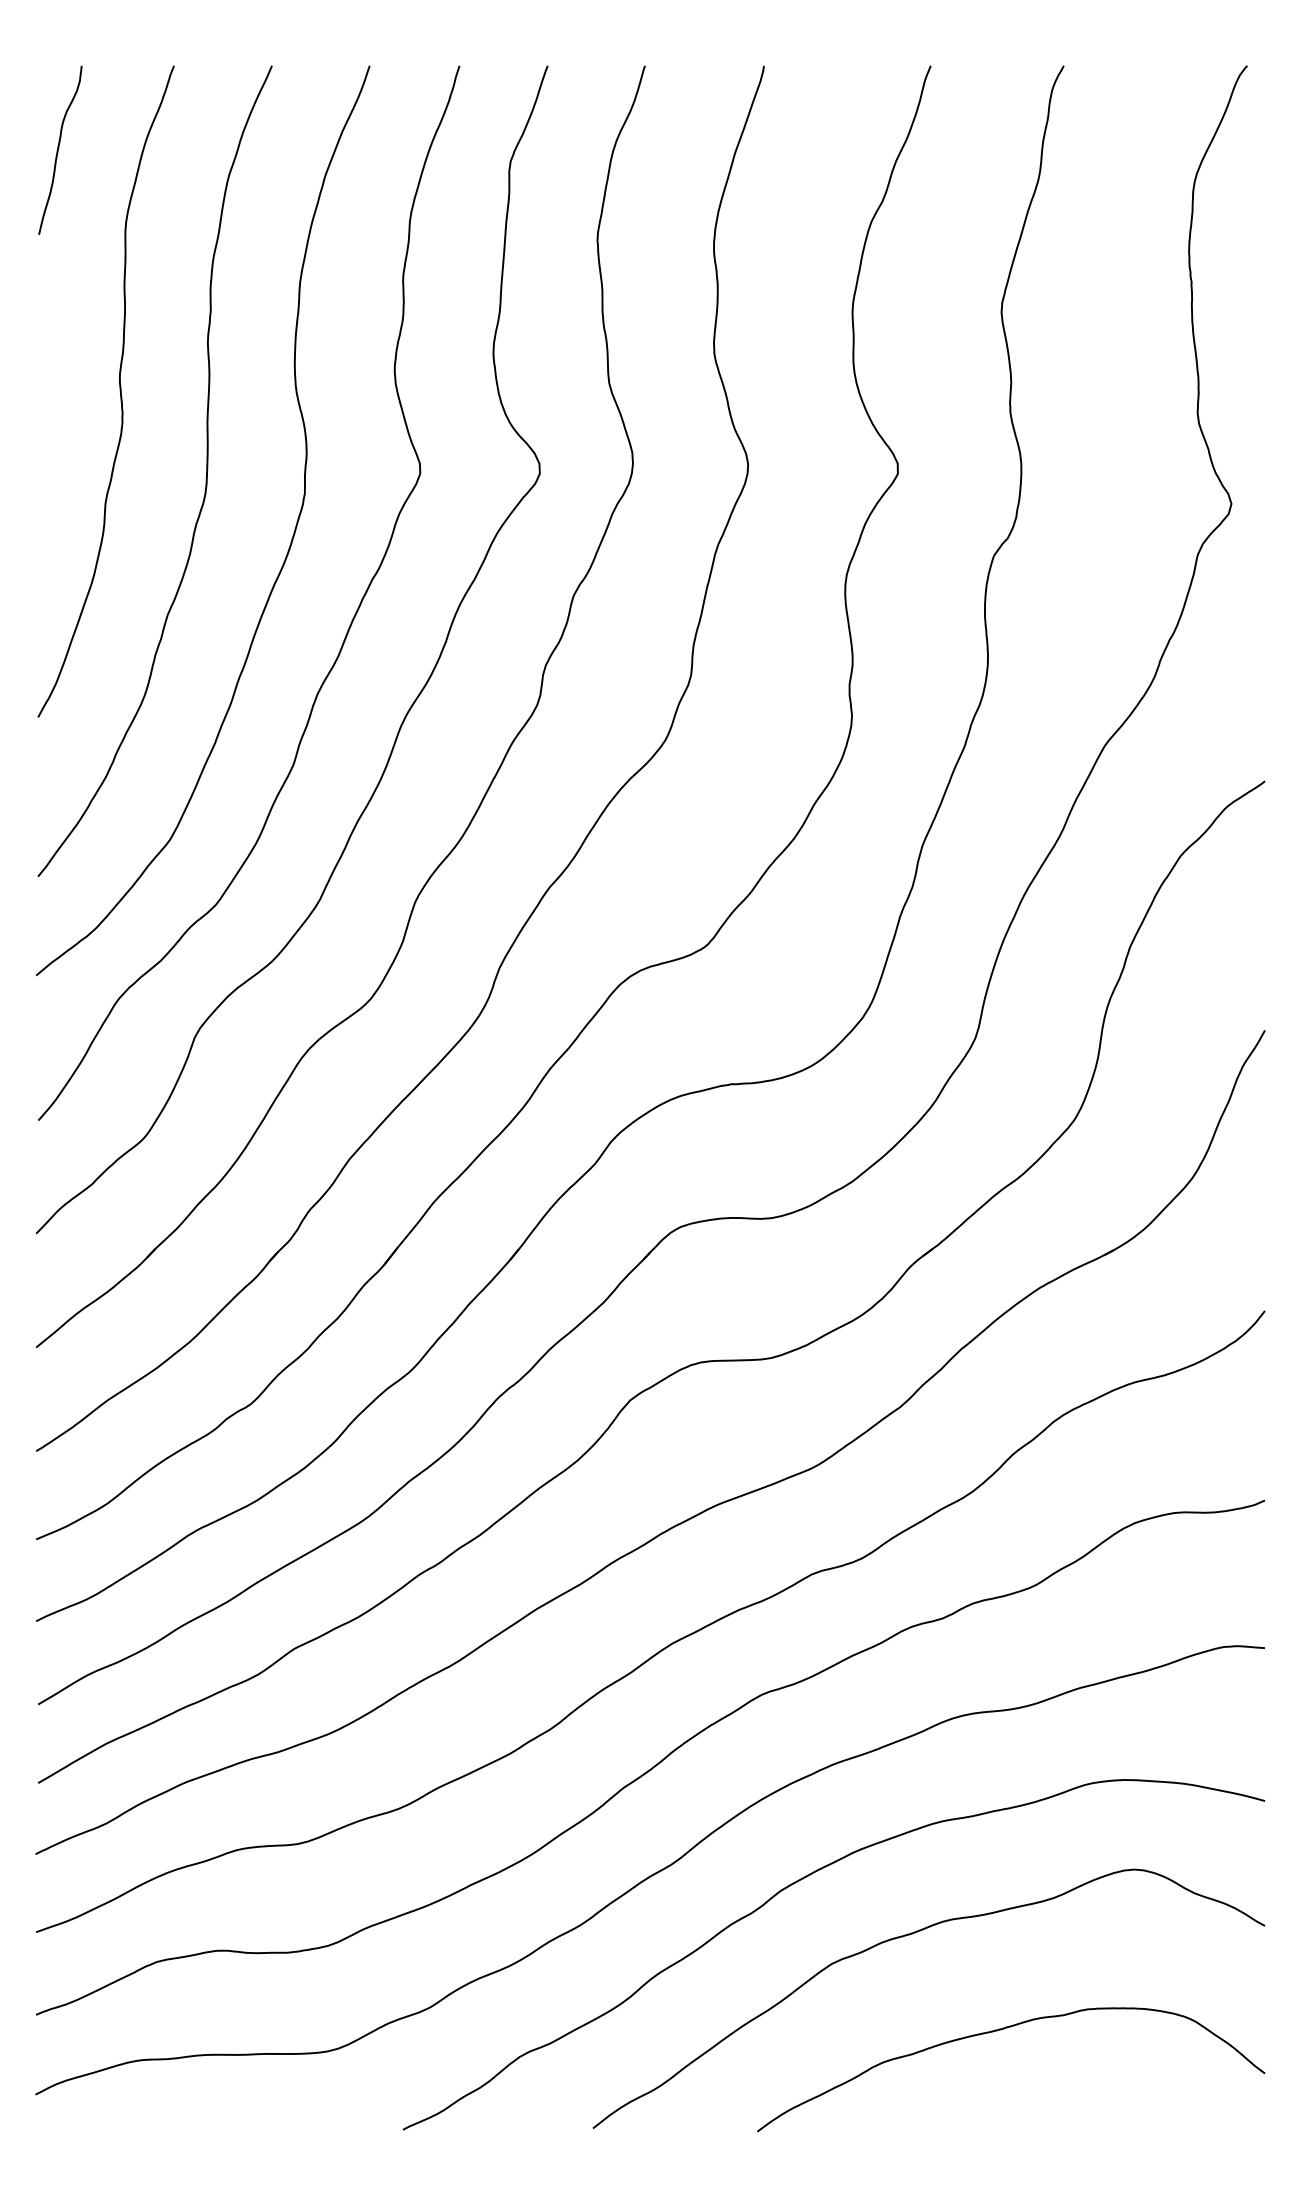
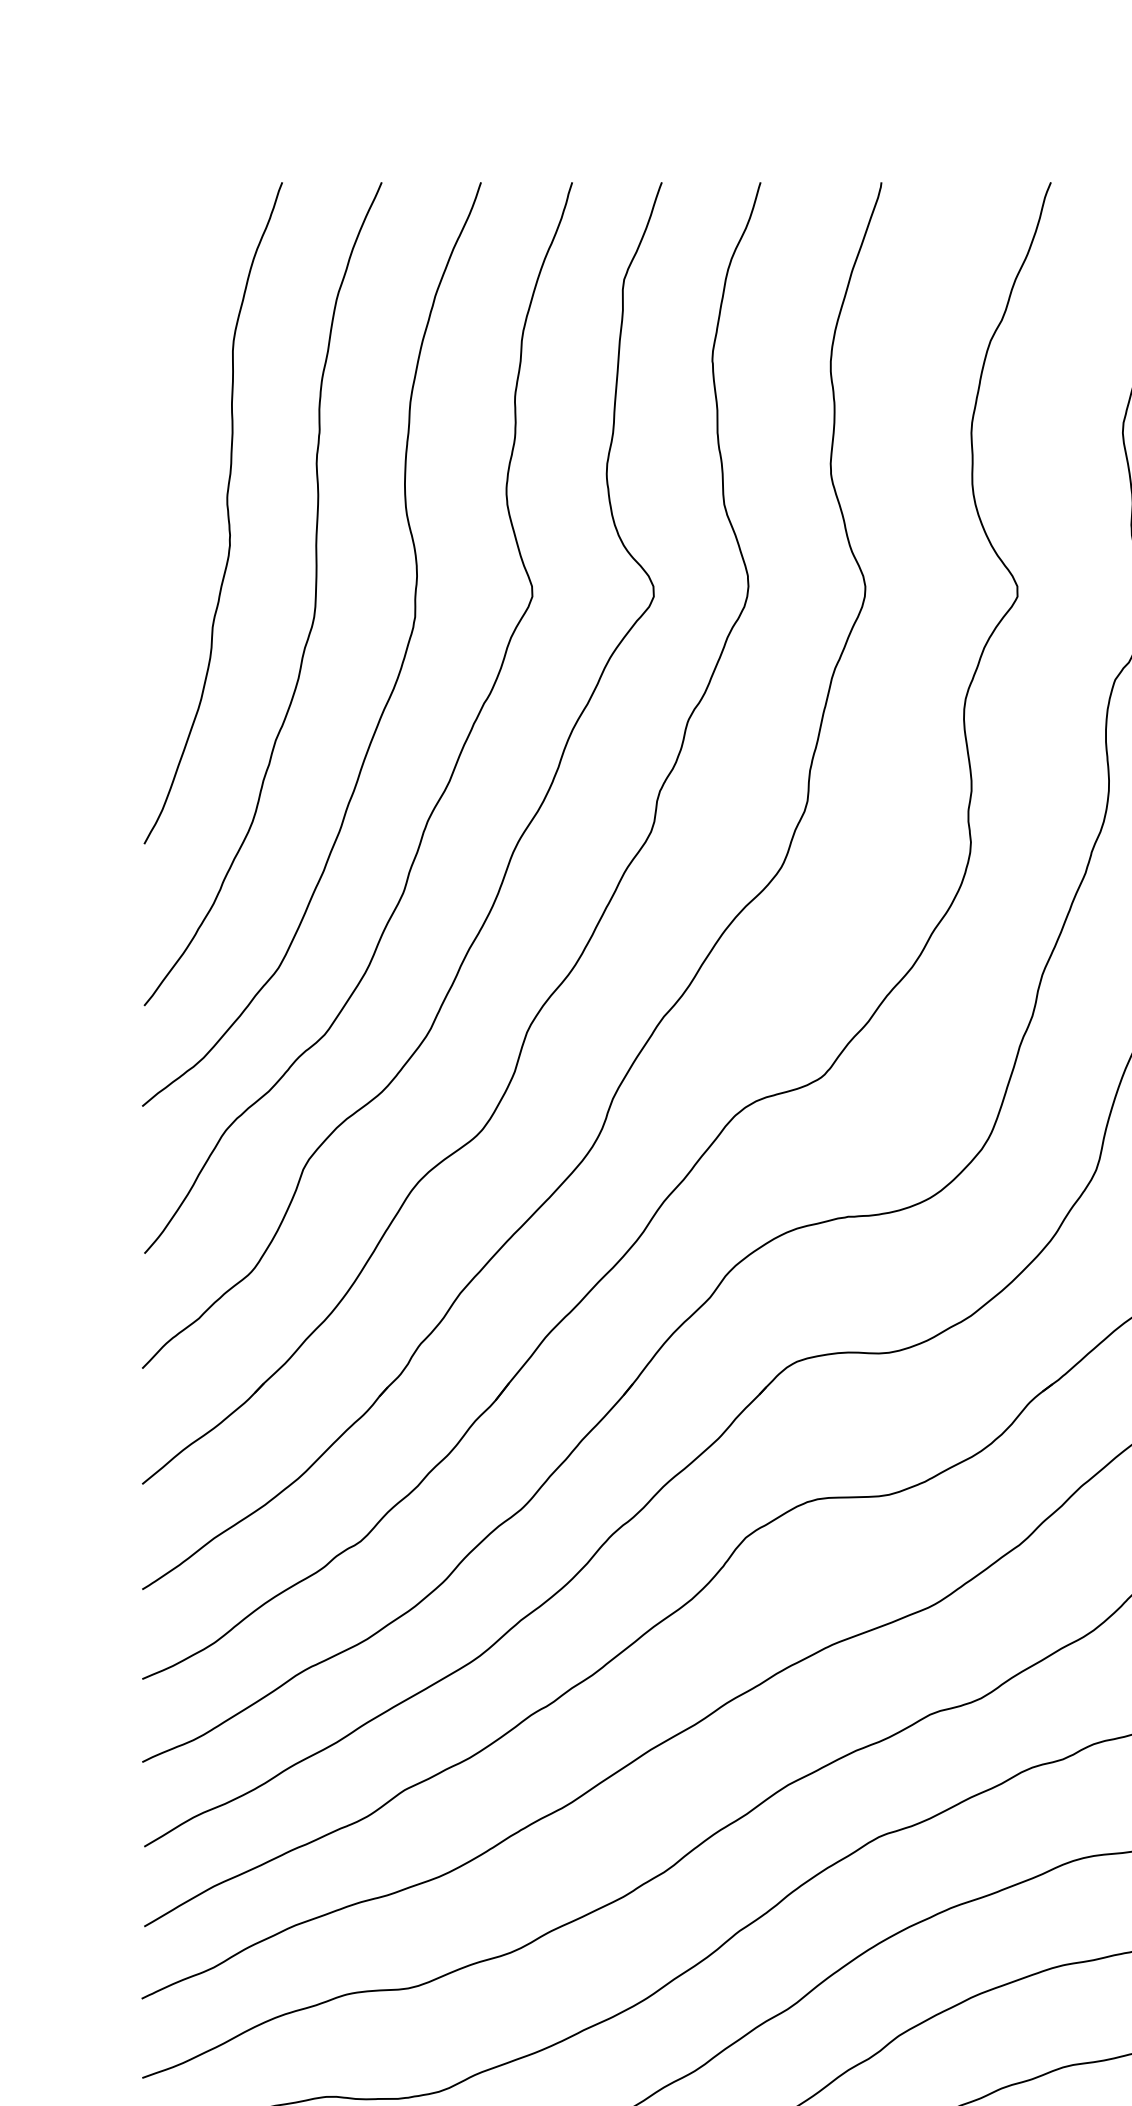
curve: (59, 148) -> (165, 266), removed

